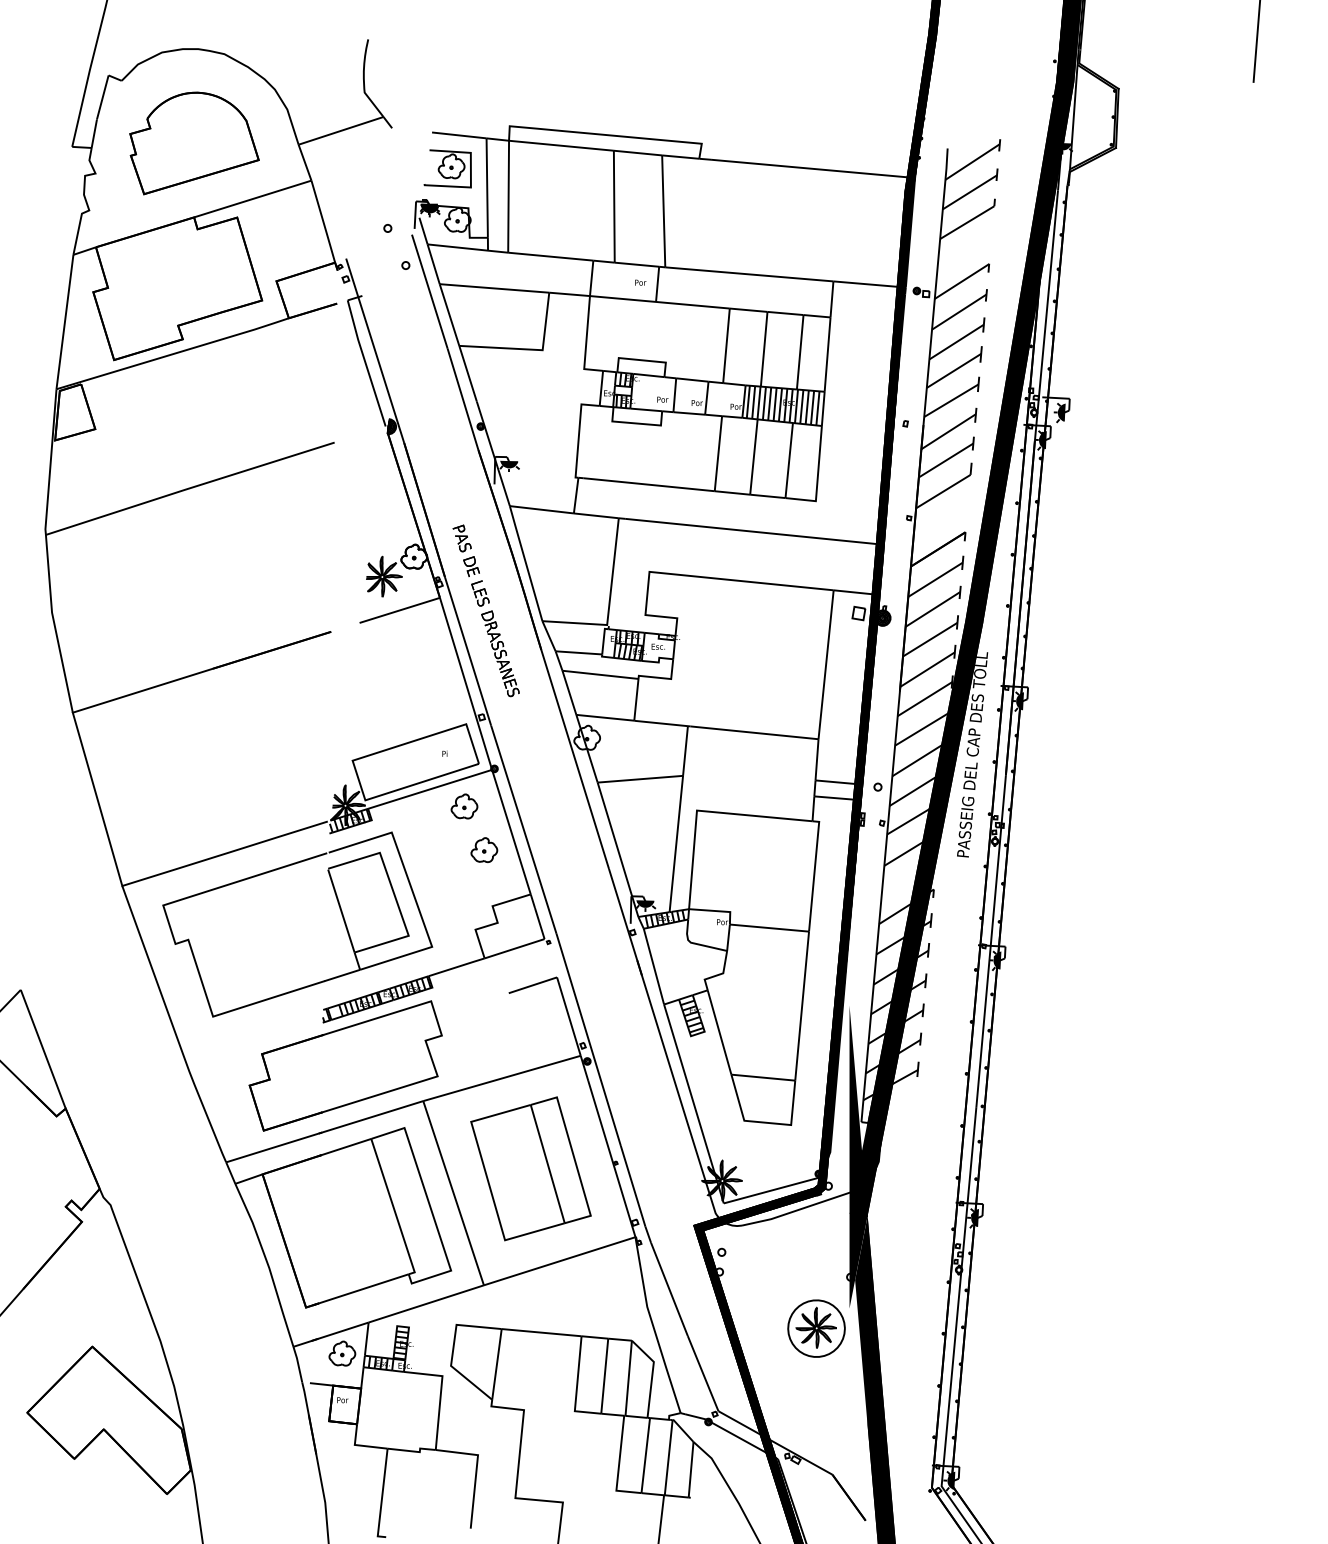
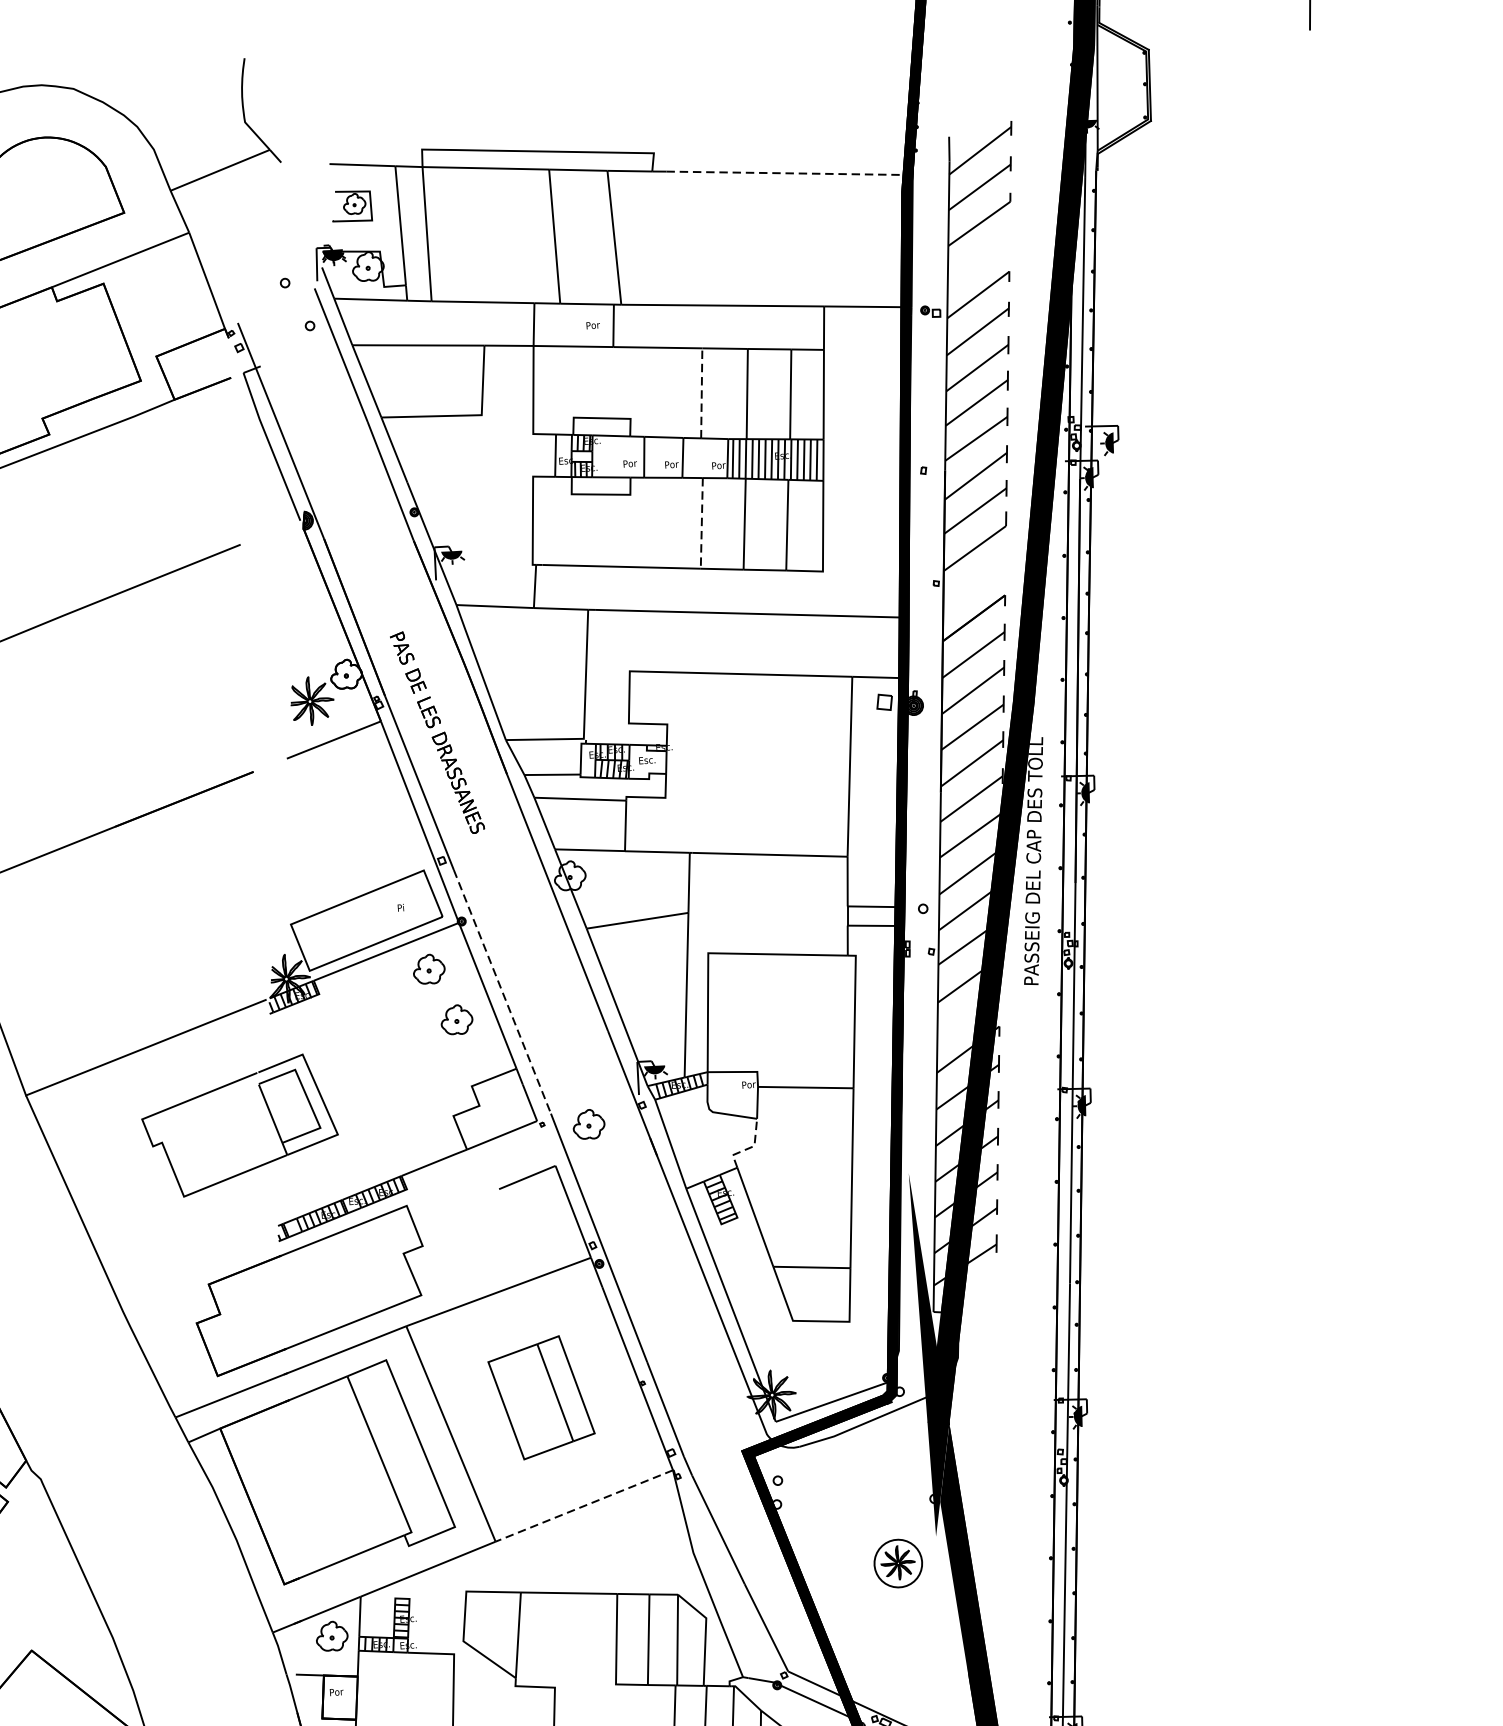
part: (447, 168) -> (351, 205), size x0.7
line: (813, 168) -> (790, 172), solid -> dashed
line: (726, 345) -> (701, 392), solid -> dashed
line: (718, 453) -> (701, 523), solid -> dashed
line: (523, 830) -> (502, 992), solid -> dashed
part: (297, 924) -> (239, 1125), size x0.6
part: (587, 945) -> (589, 1124), added
line: (719, 974) -> (750, 1147), solid -> dashed
part: (530, 1168) -> (540, 1397), size x0.7
line: (559, 1261) -> (584, 1506), solid -> dashed
part: (816, 1328) -> (898, 1563), size x0.7

